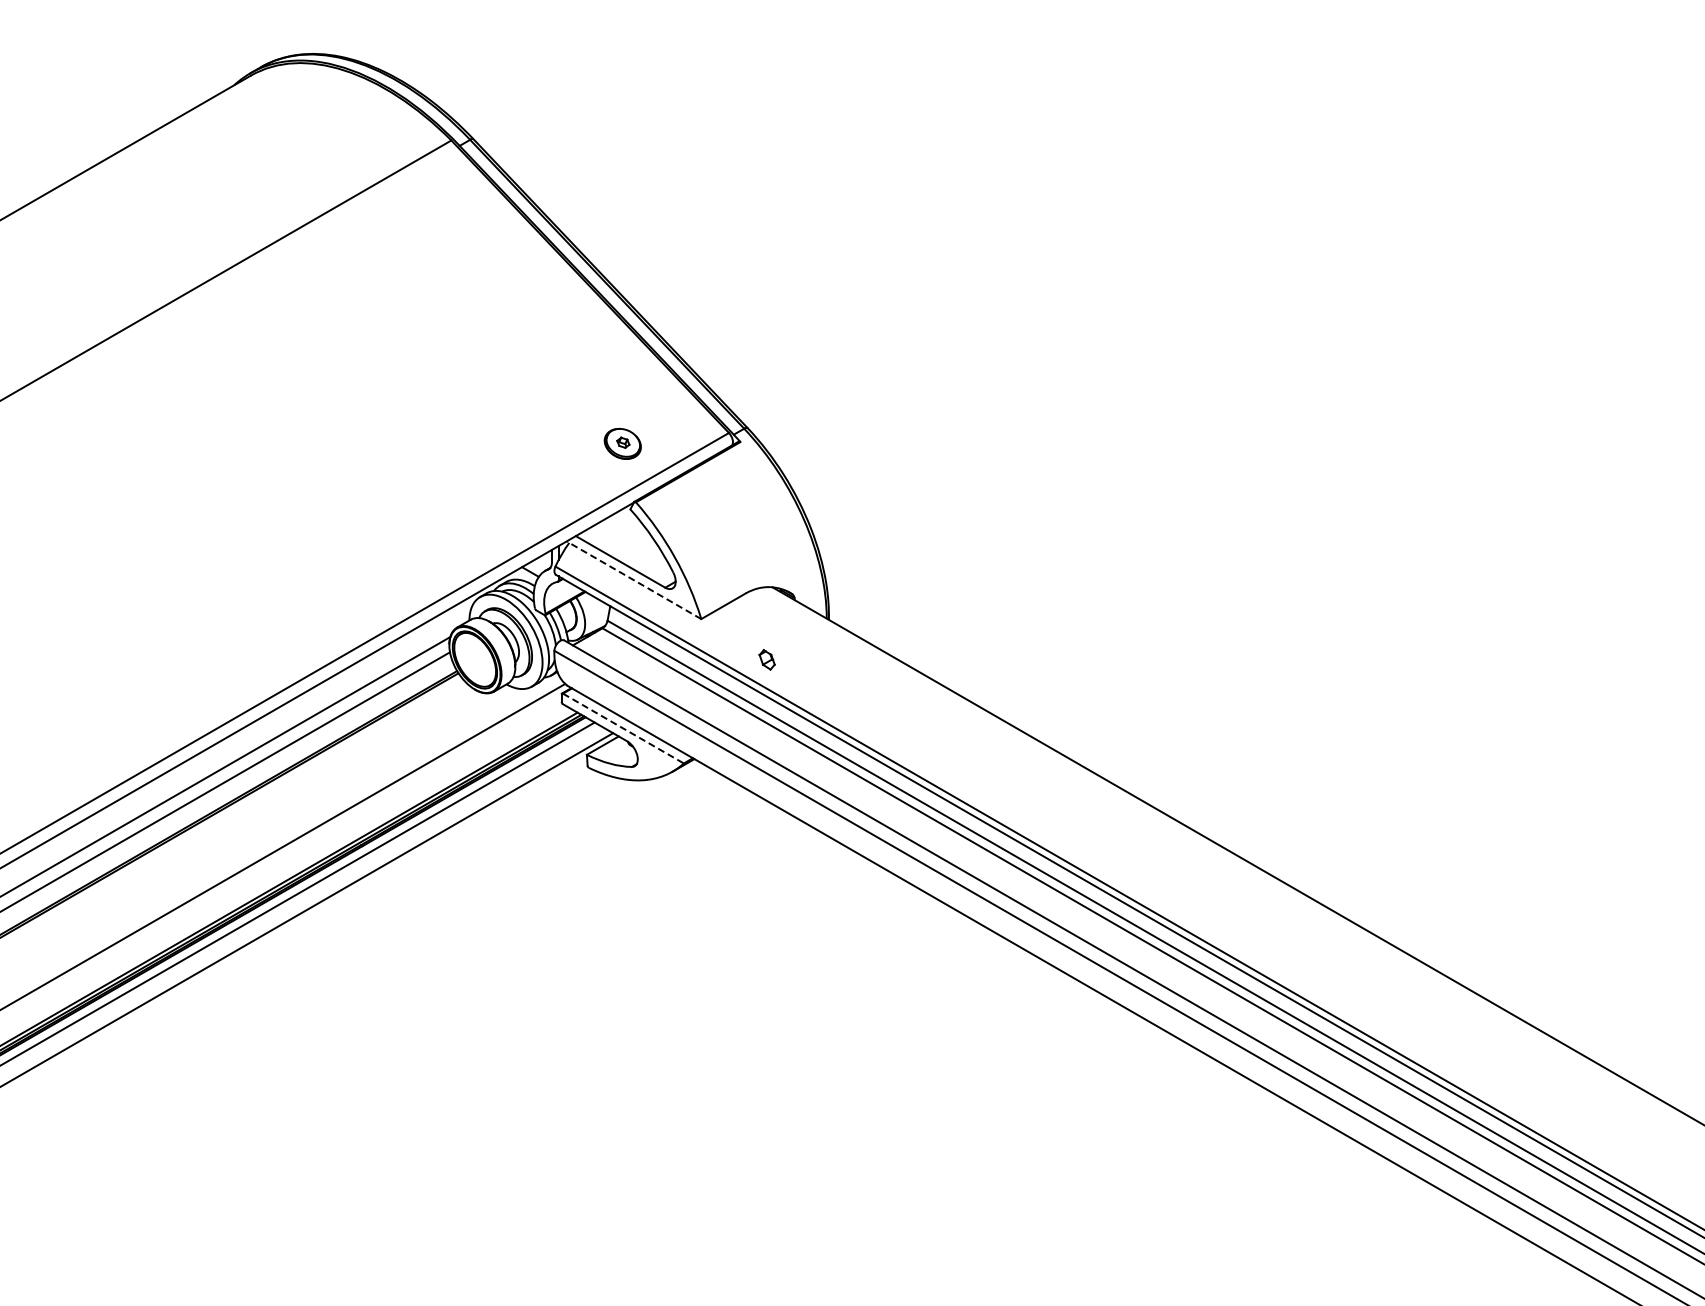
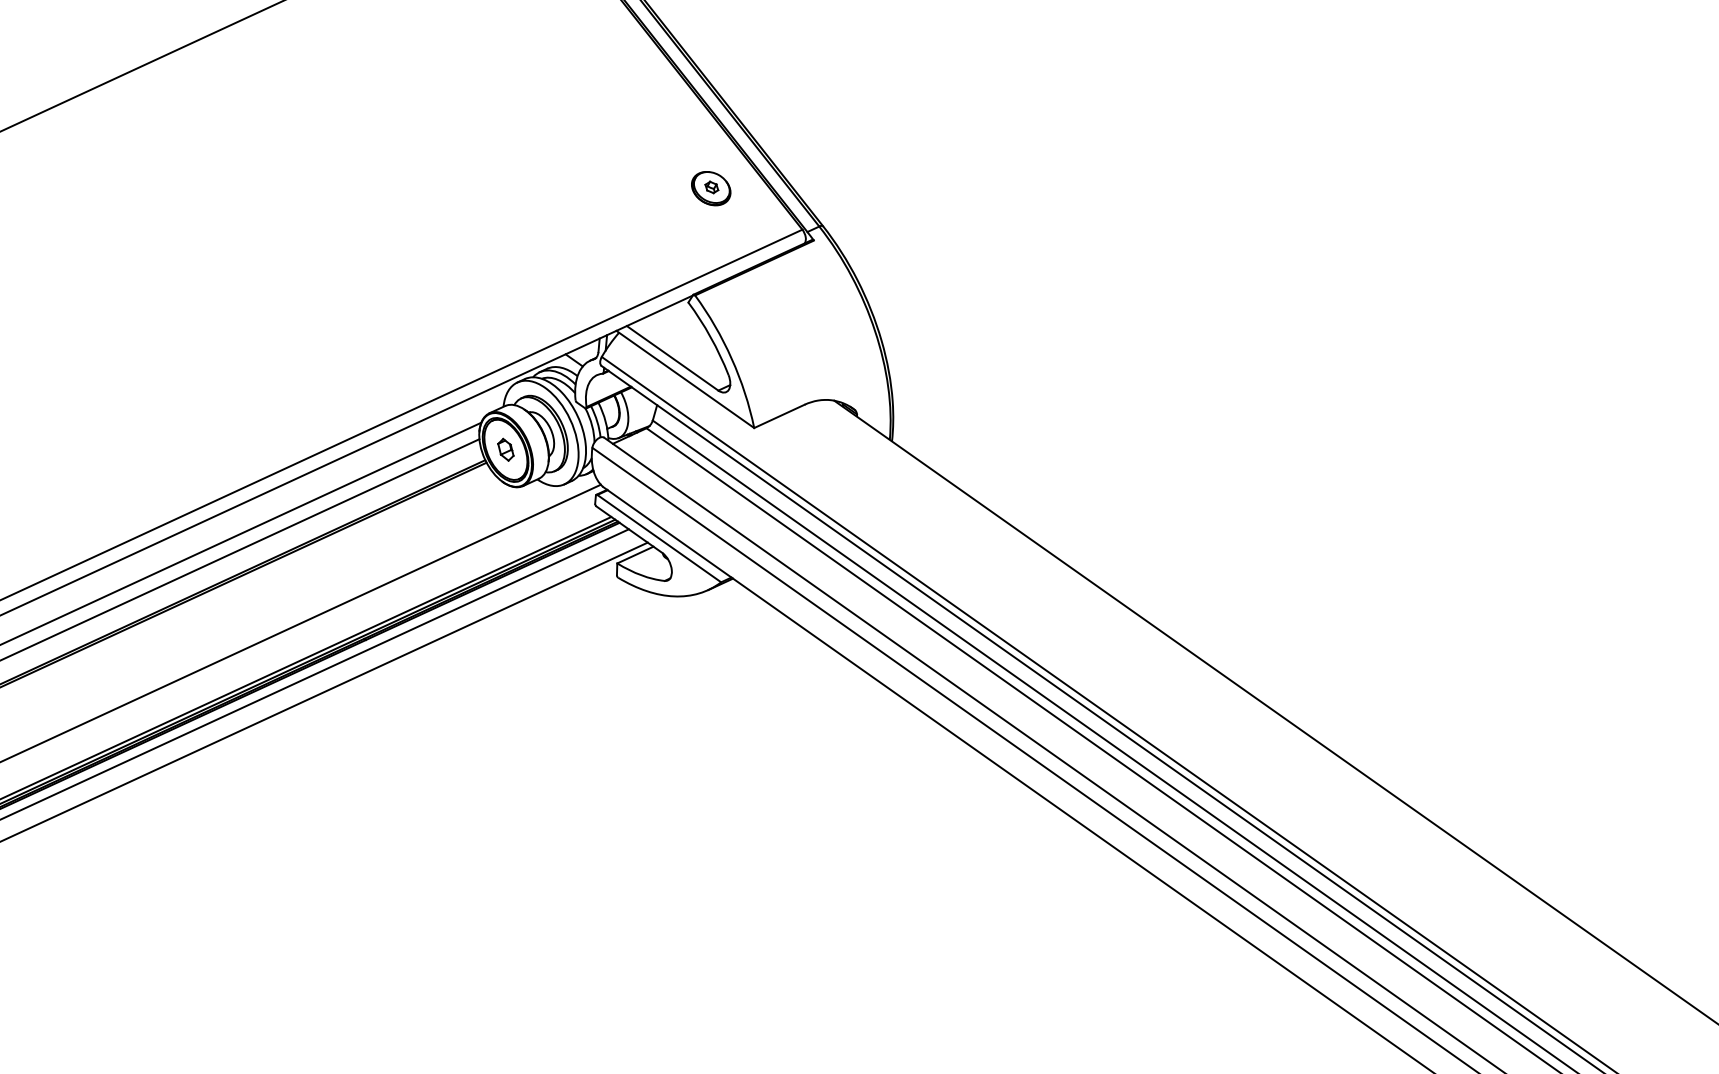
part: (622, 443) -> (710, 188), moved
line: (634, 580) -> (685, 379), dashed -> solid
part: (766, 659) -> (505, 449), moved
line: (623, 728) -> (659, 538), dashed -> solid

